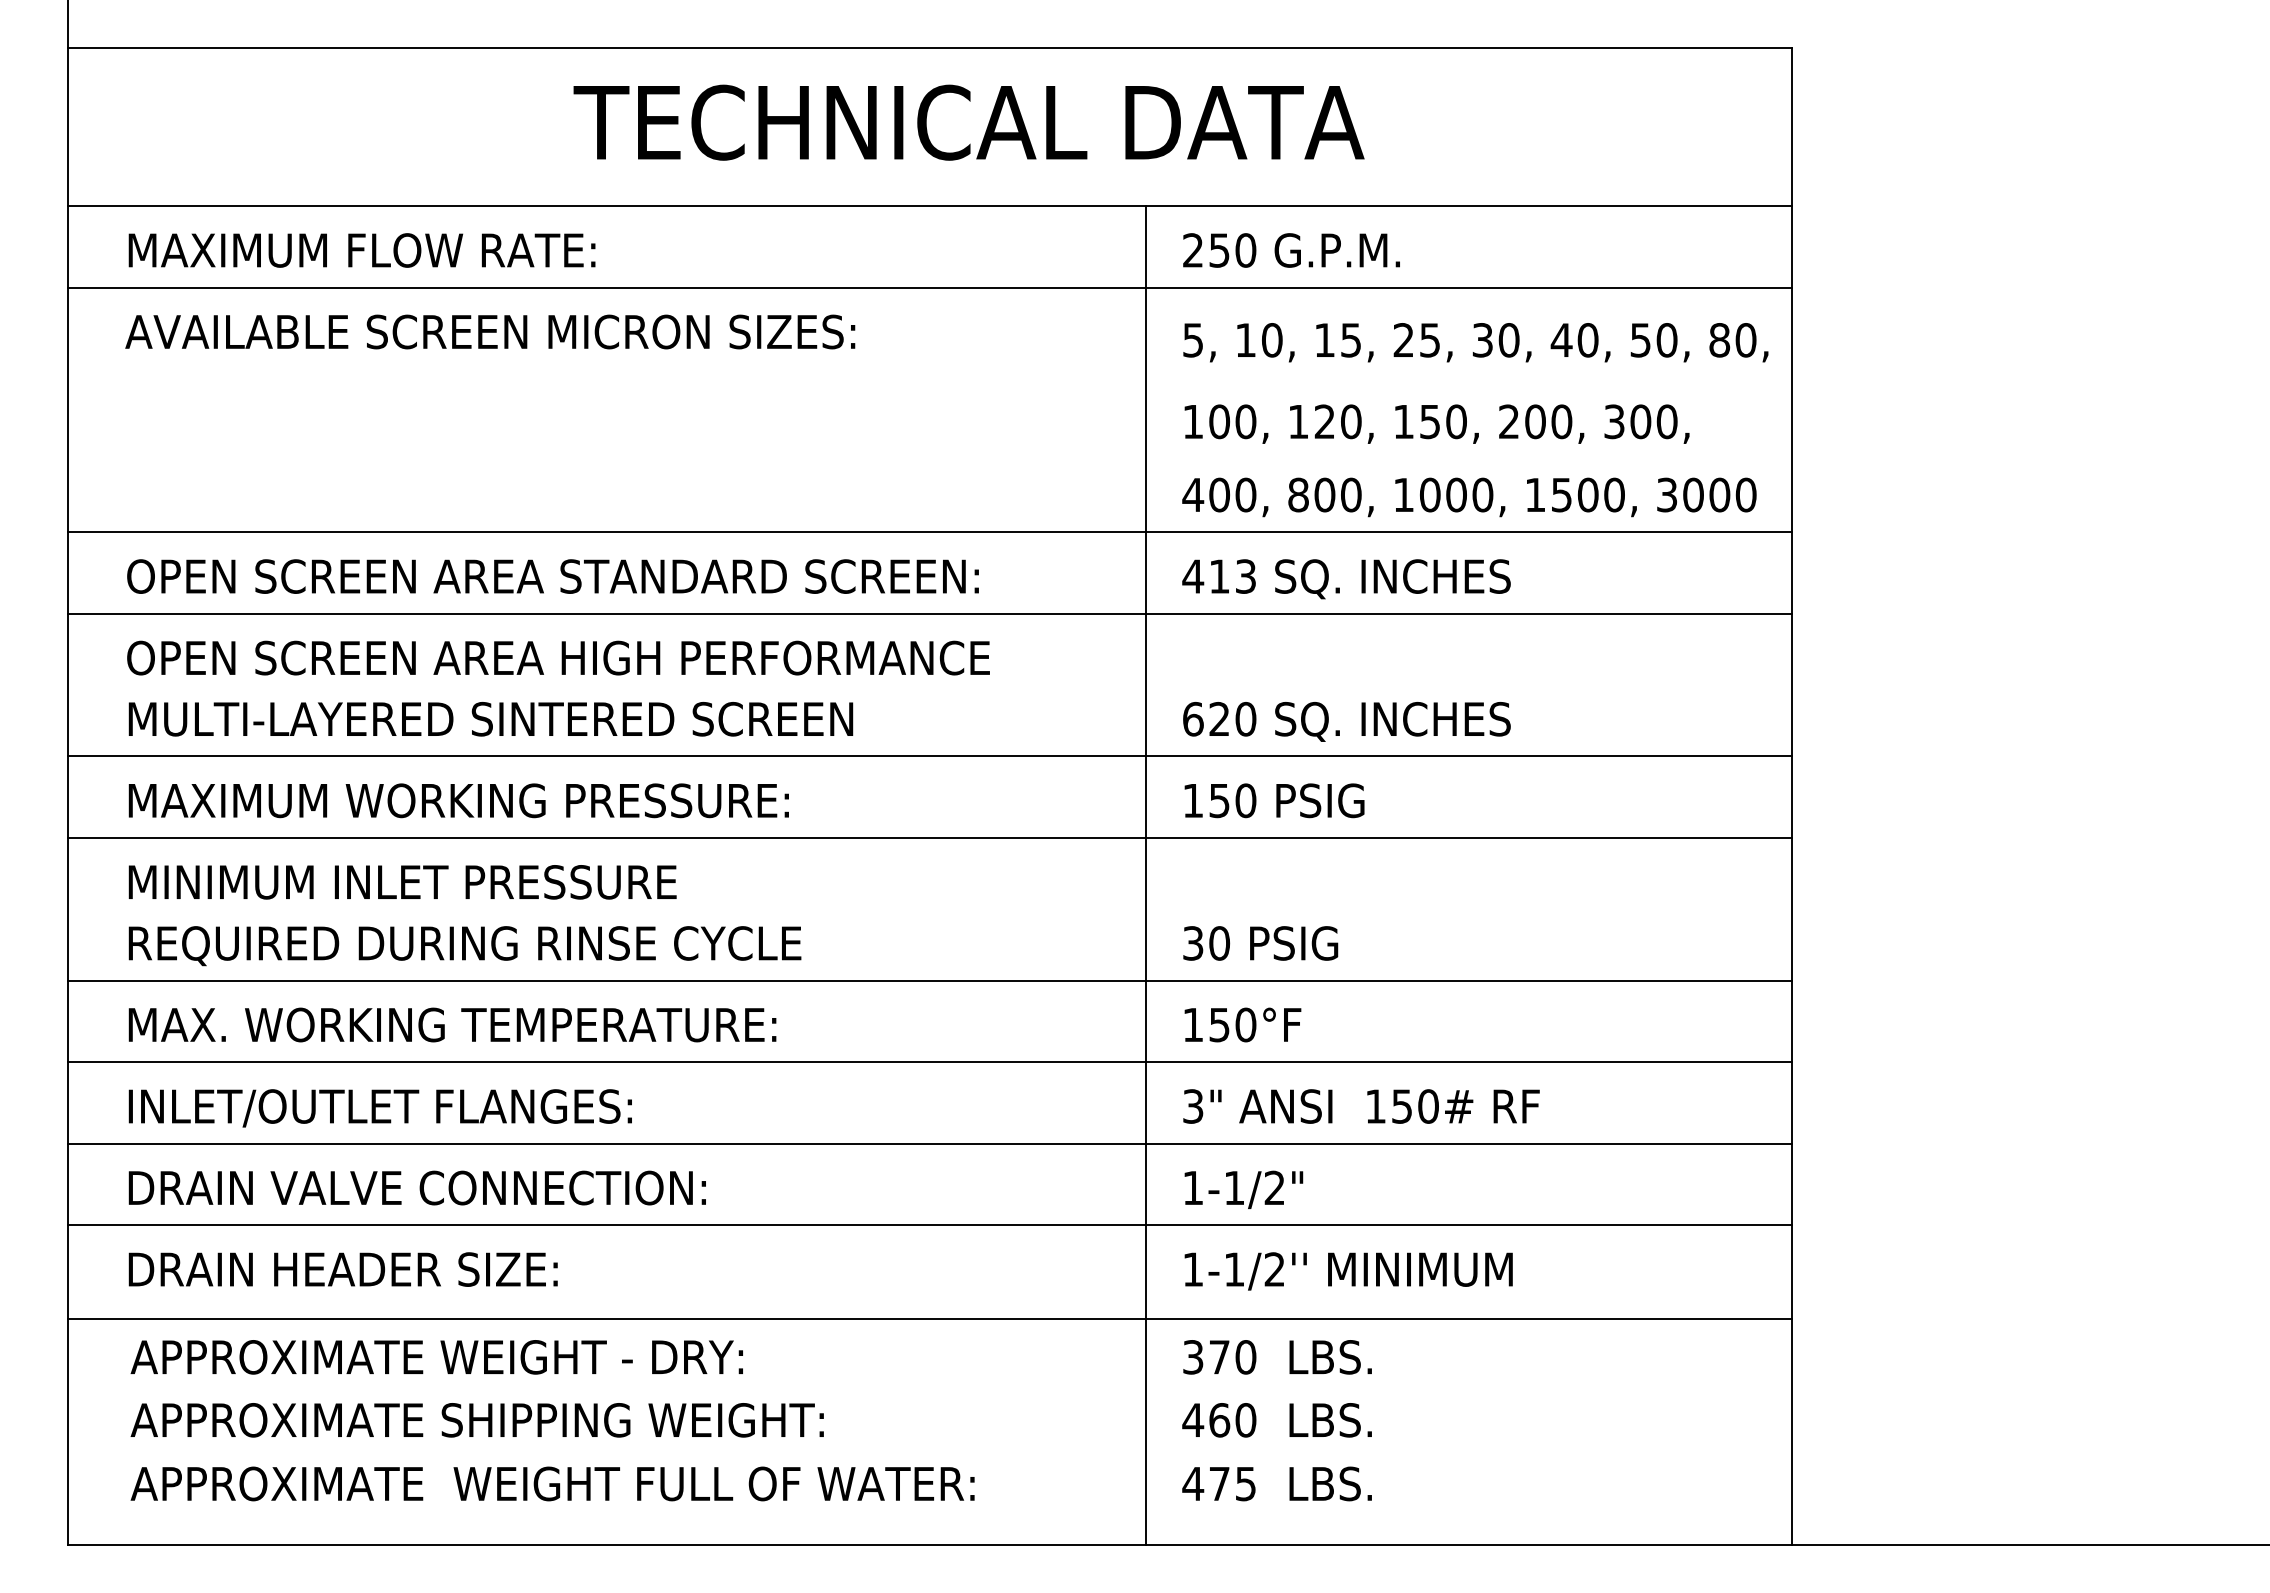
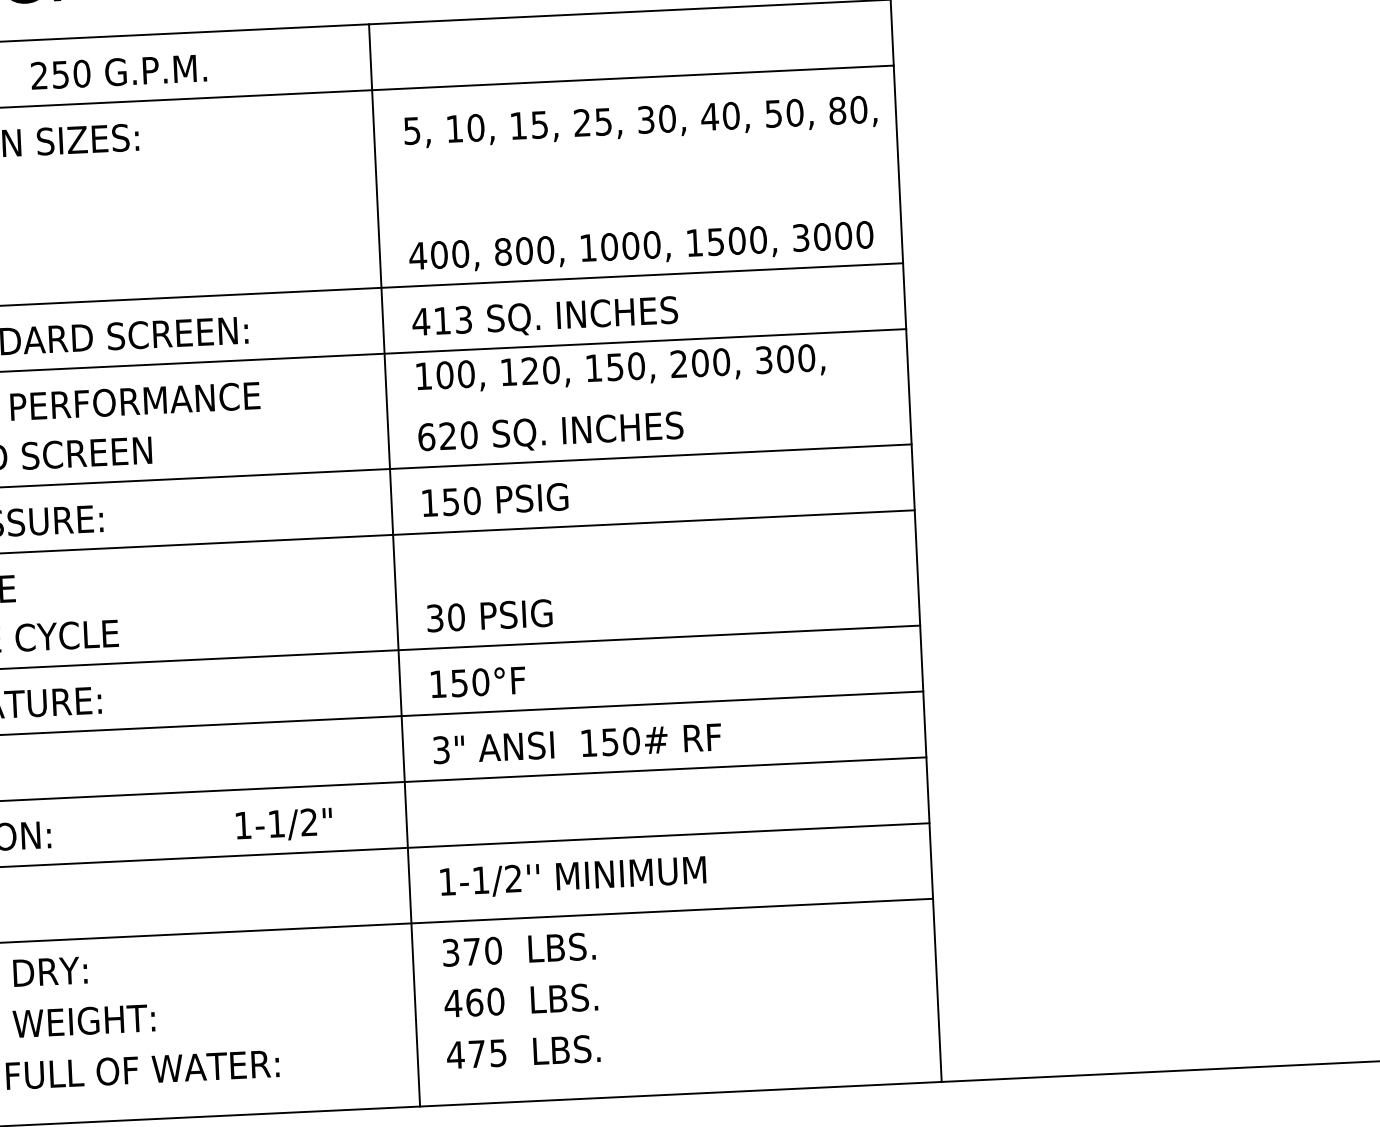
text: (1291, 250) -> (118, 72), moved
text: (1436, 423) -> (620, 368), moved
text: (1243, 1189) -> (283, 824), moved

